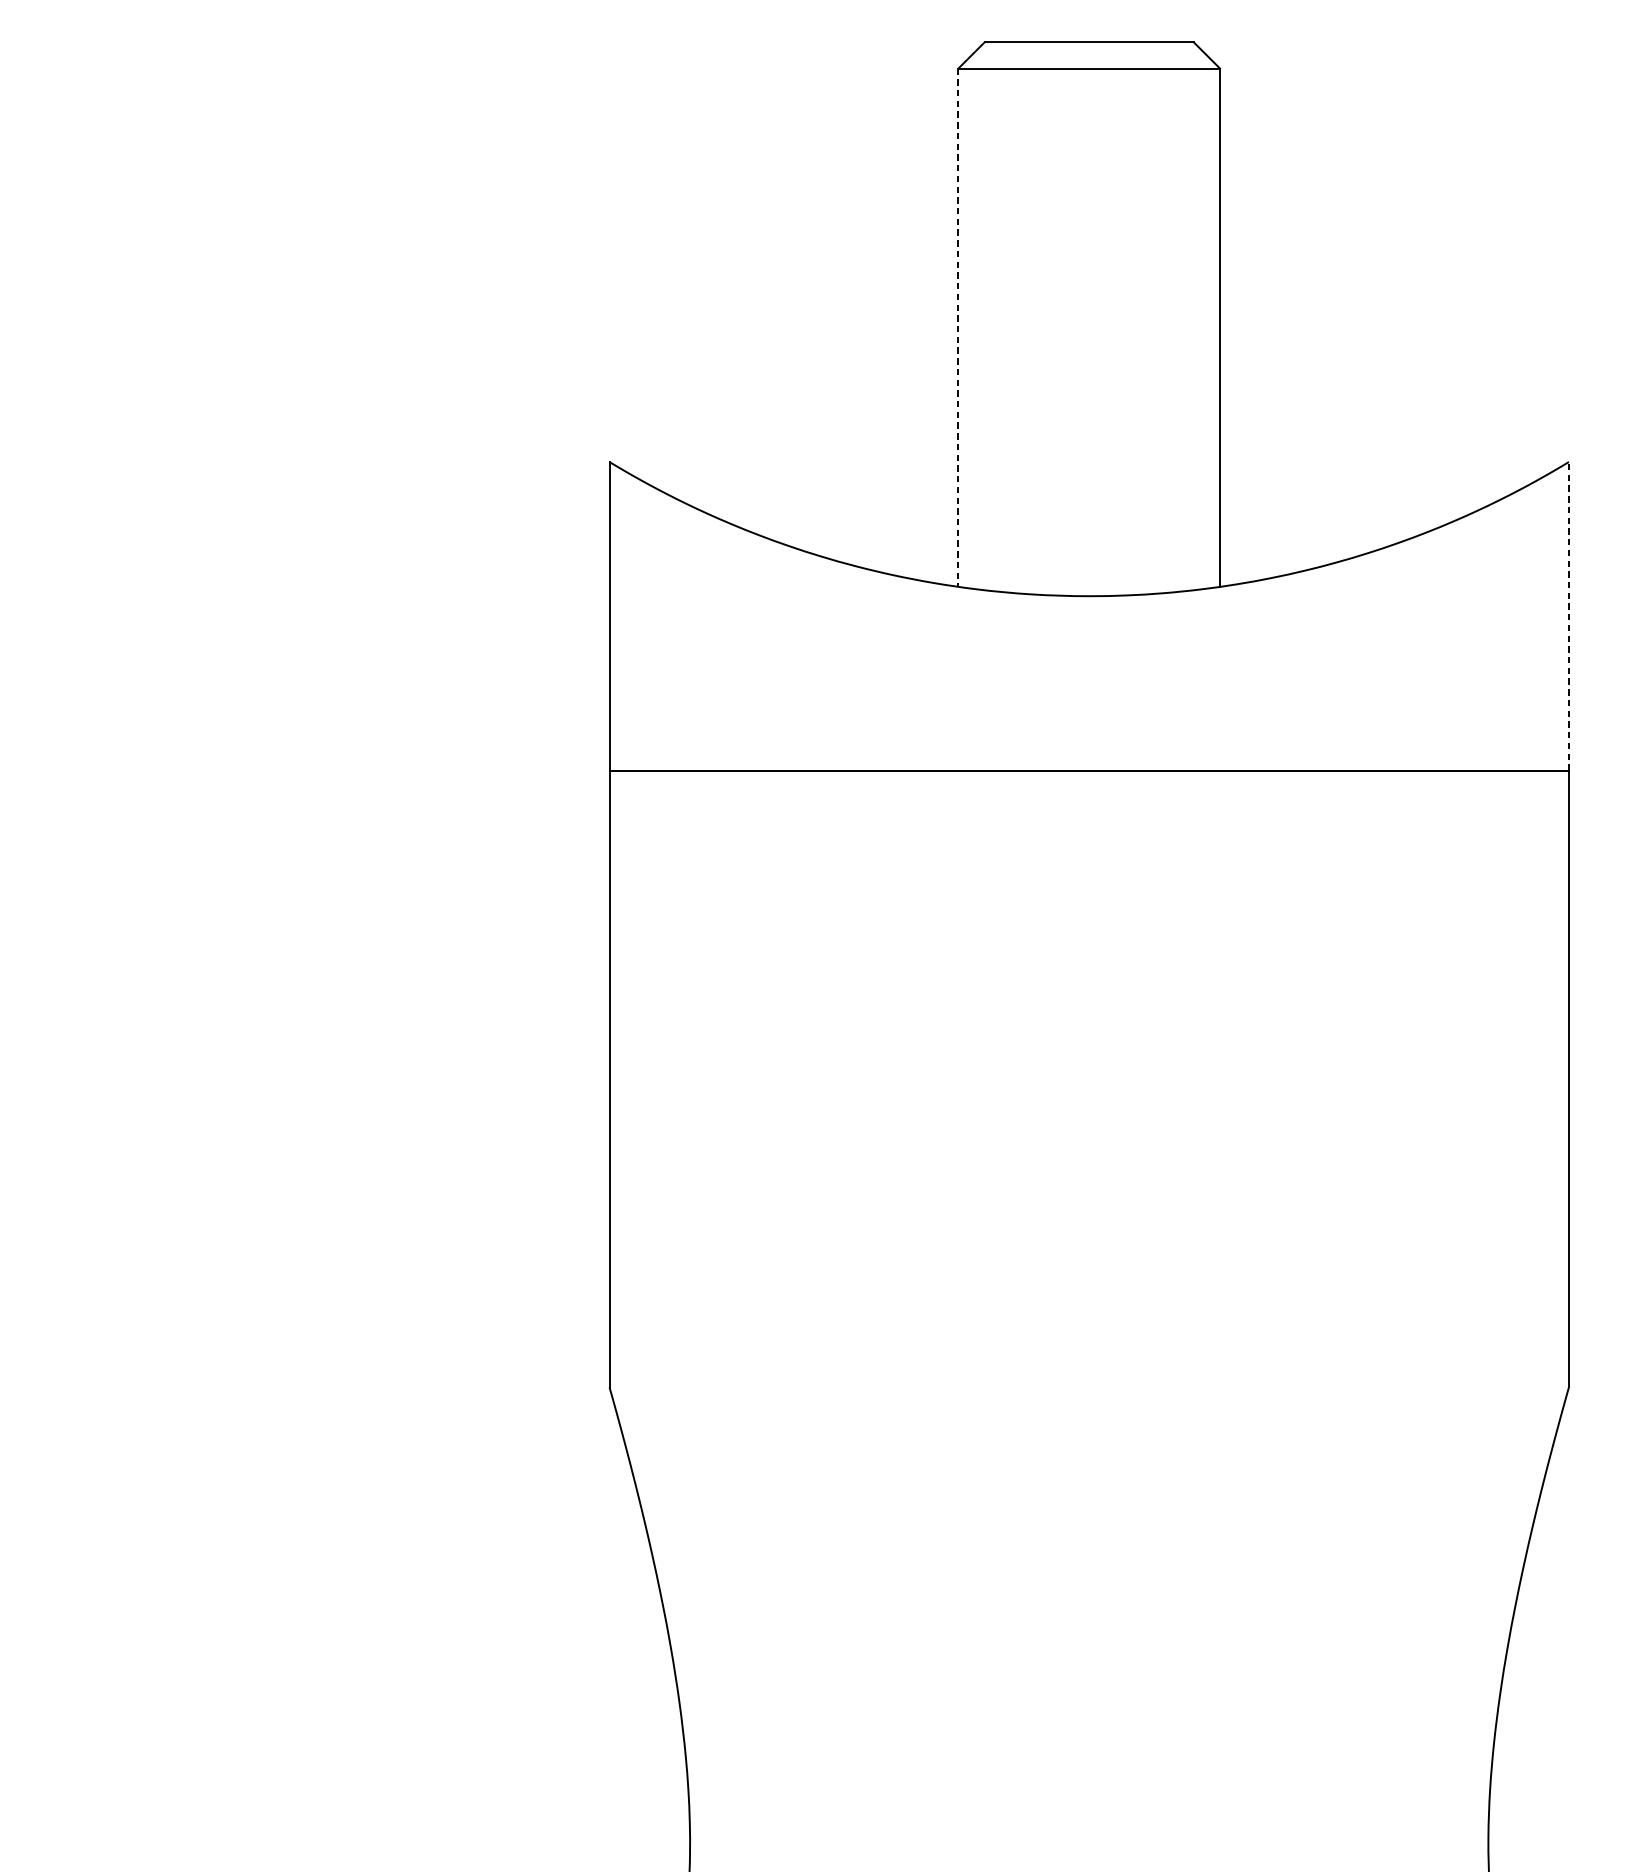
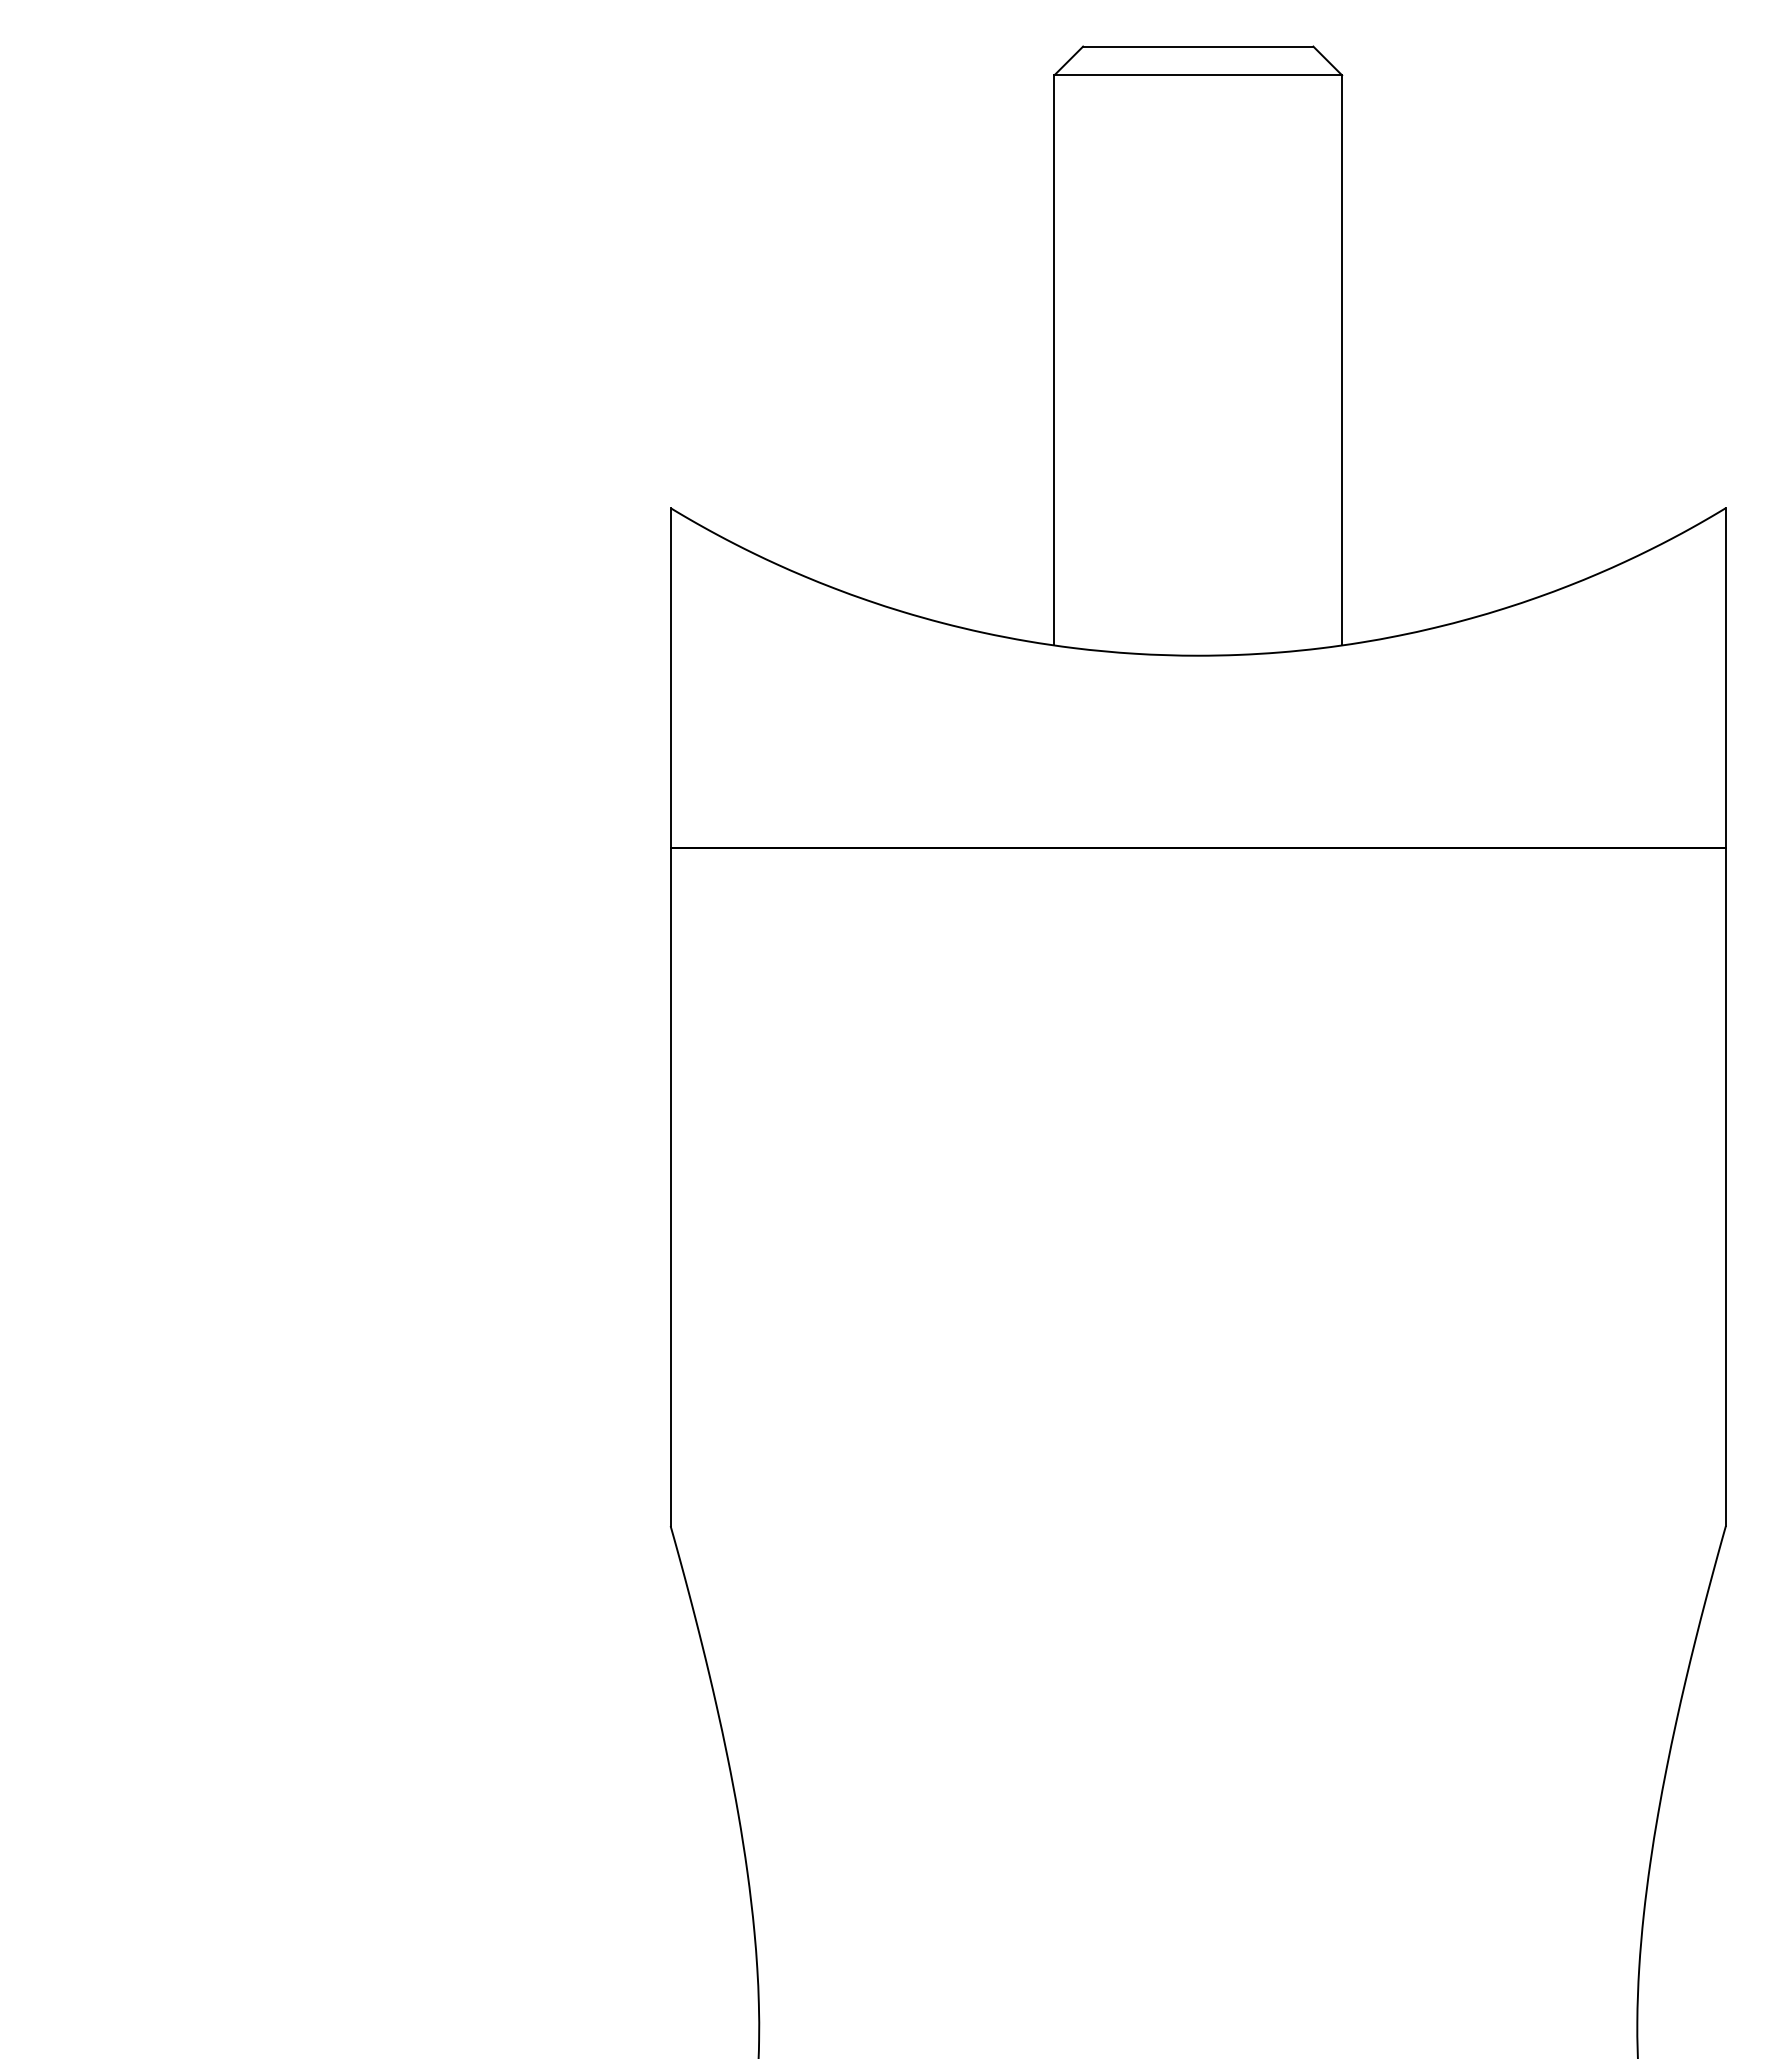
line: (958, 327) -> (1054, 360), dashed -> solid
line: (1568, 616) -> (1725, 678), dashed -> solid

